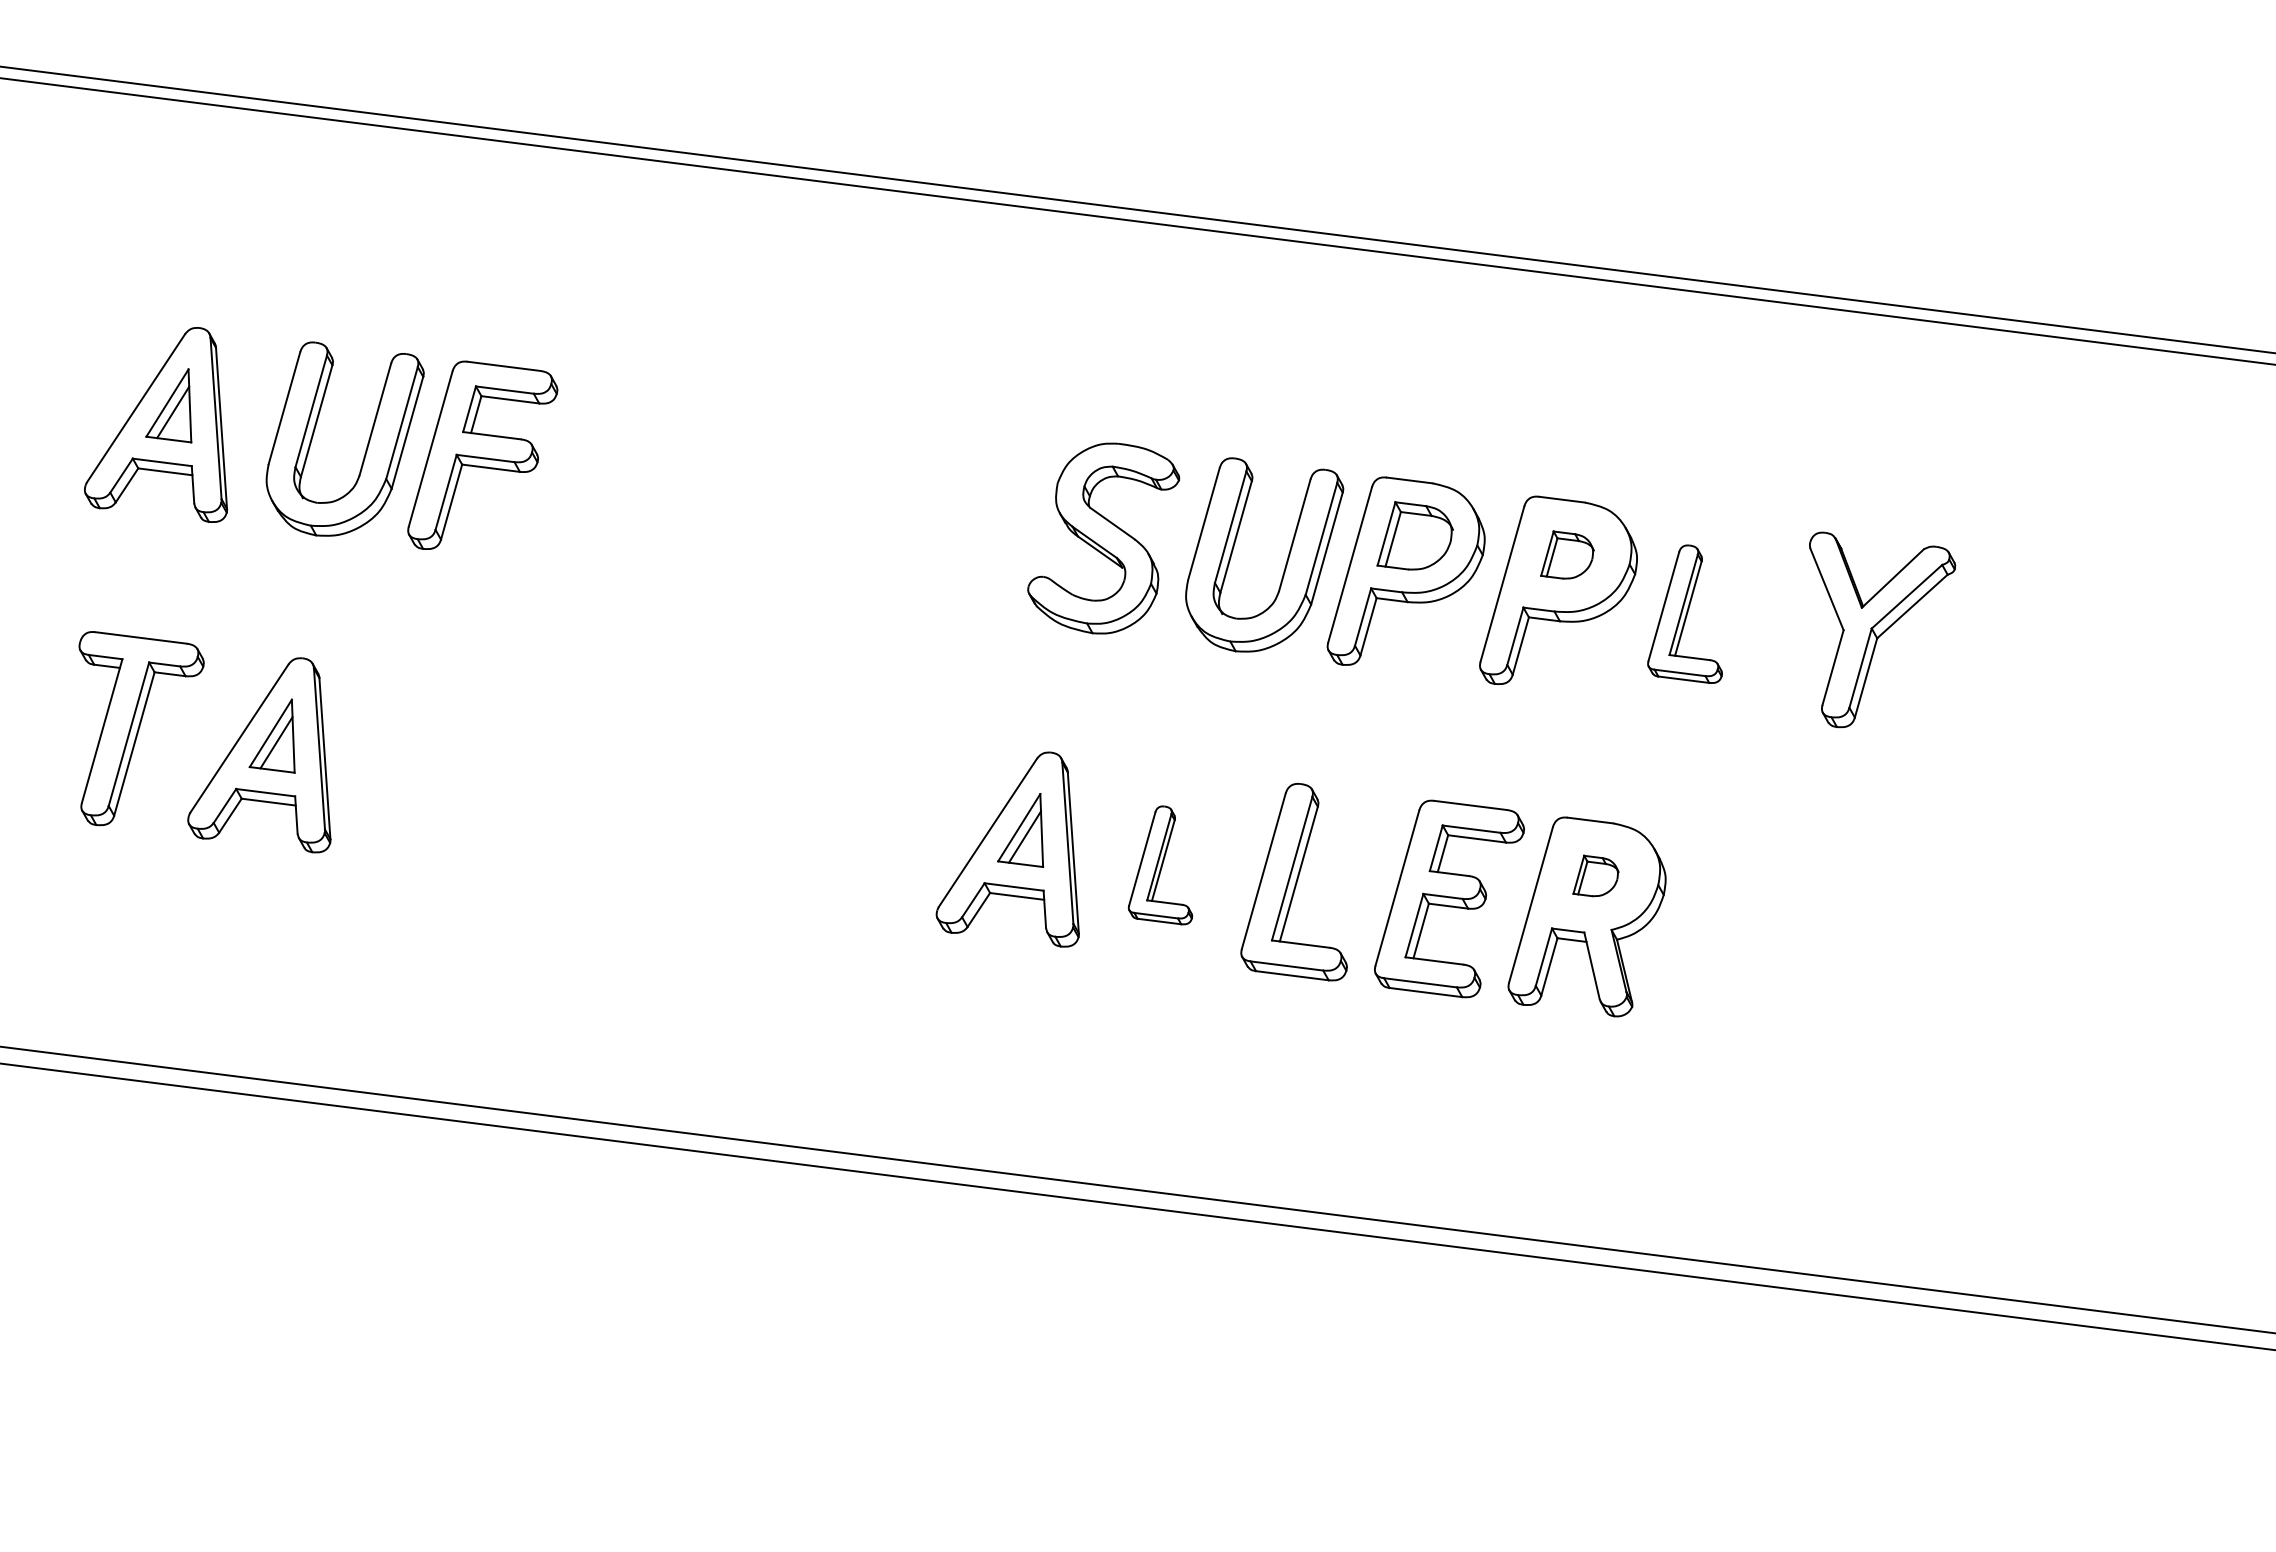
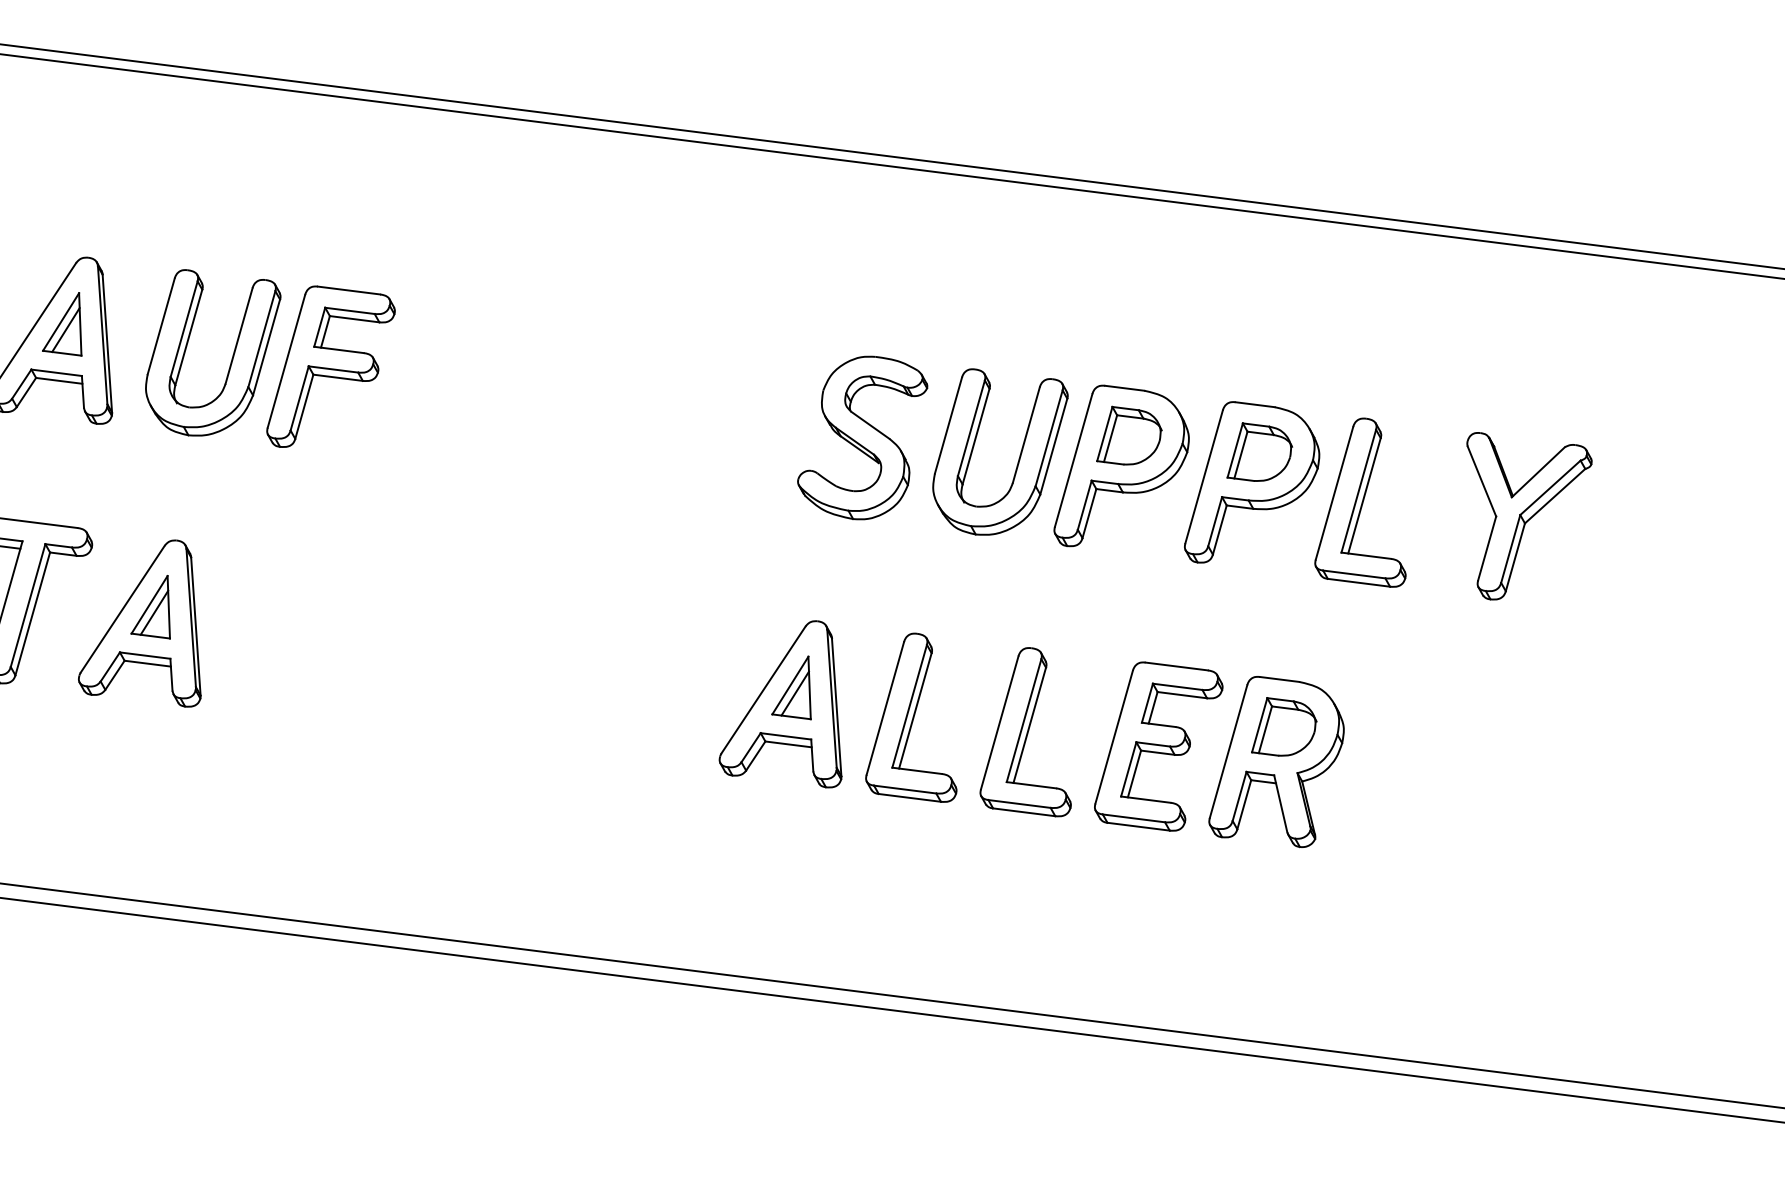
part: (1567, 554) -> (1259, 451), size x1.43
part: (1684, 614) -> (1359, 503), size x1.43
part: (1160, 865) -> (911, 717), size x1.67
part: (1595, 875) -> (1283, 726), size x1.67

